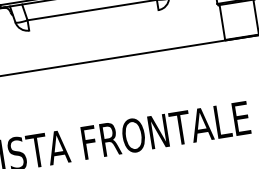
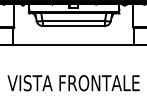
line: (93, 19) -> (73, 25), added

